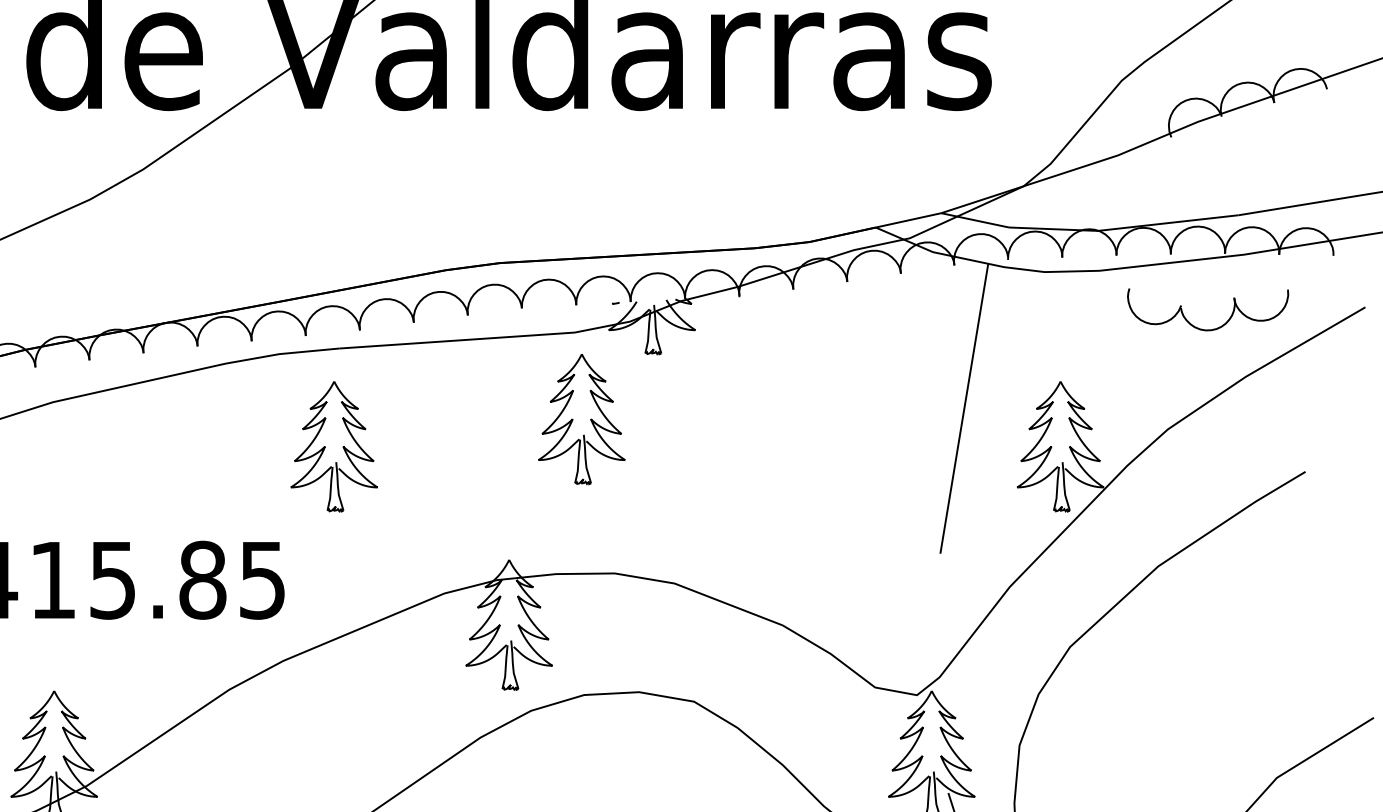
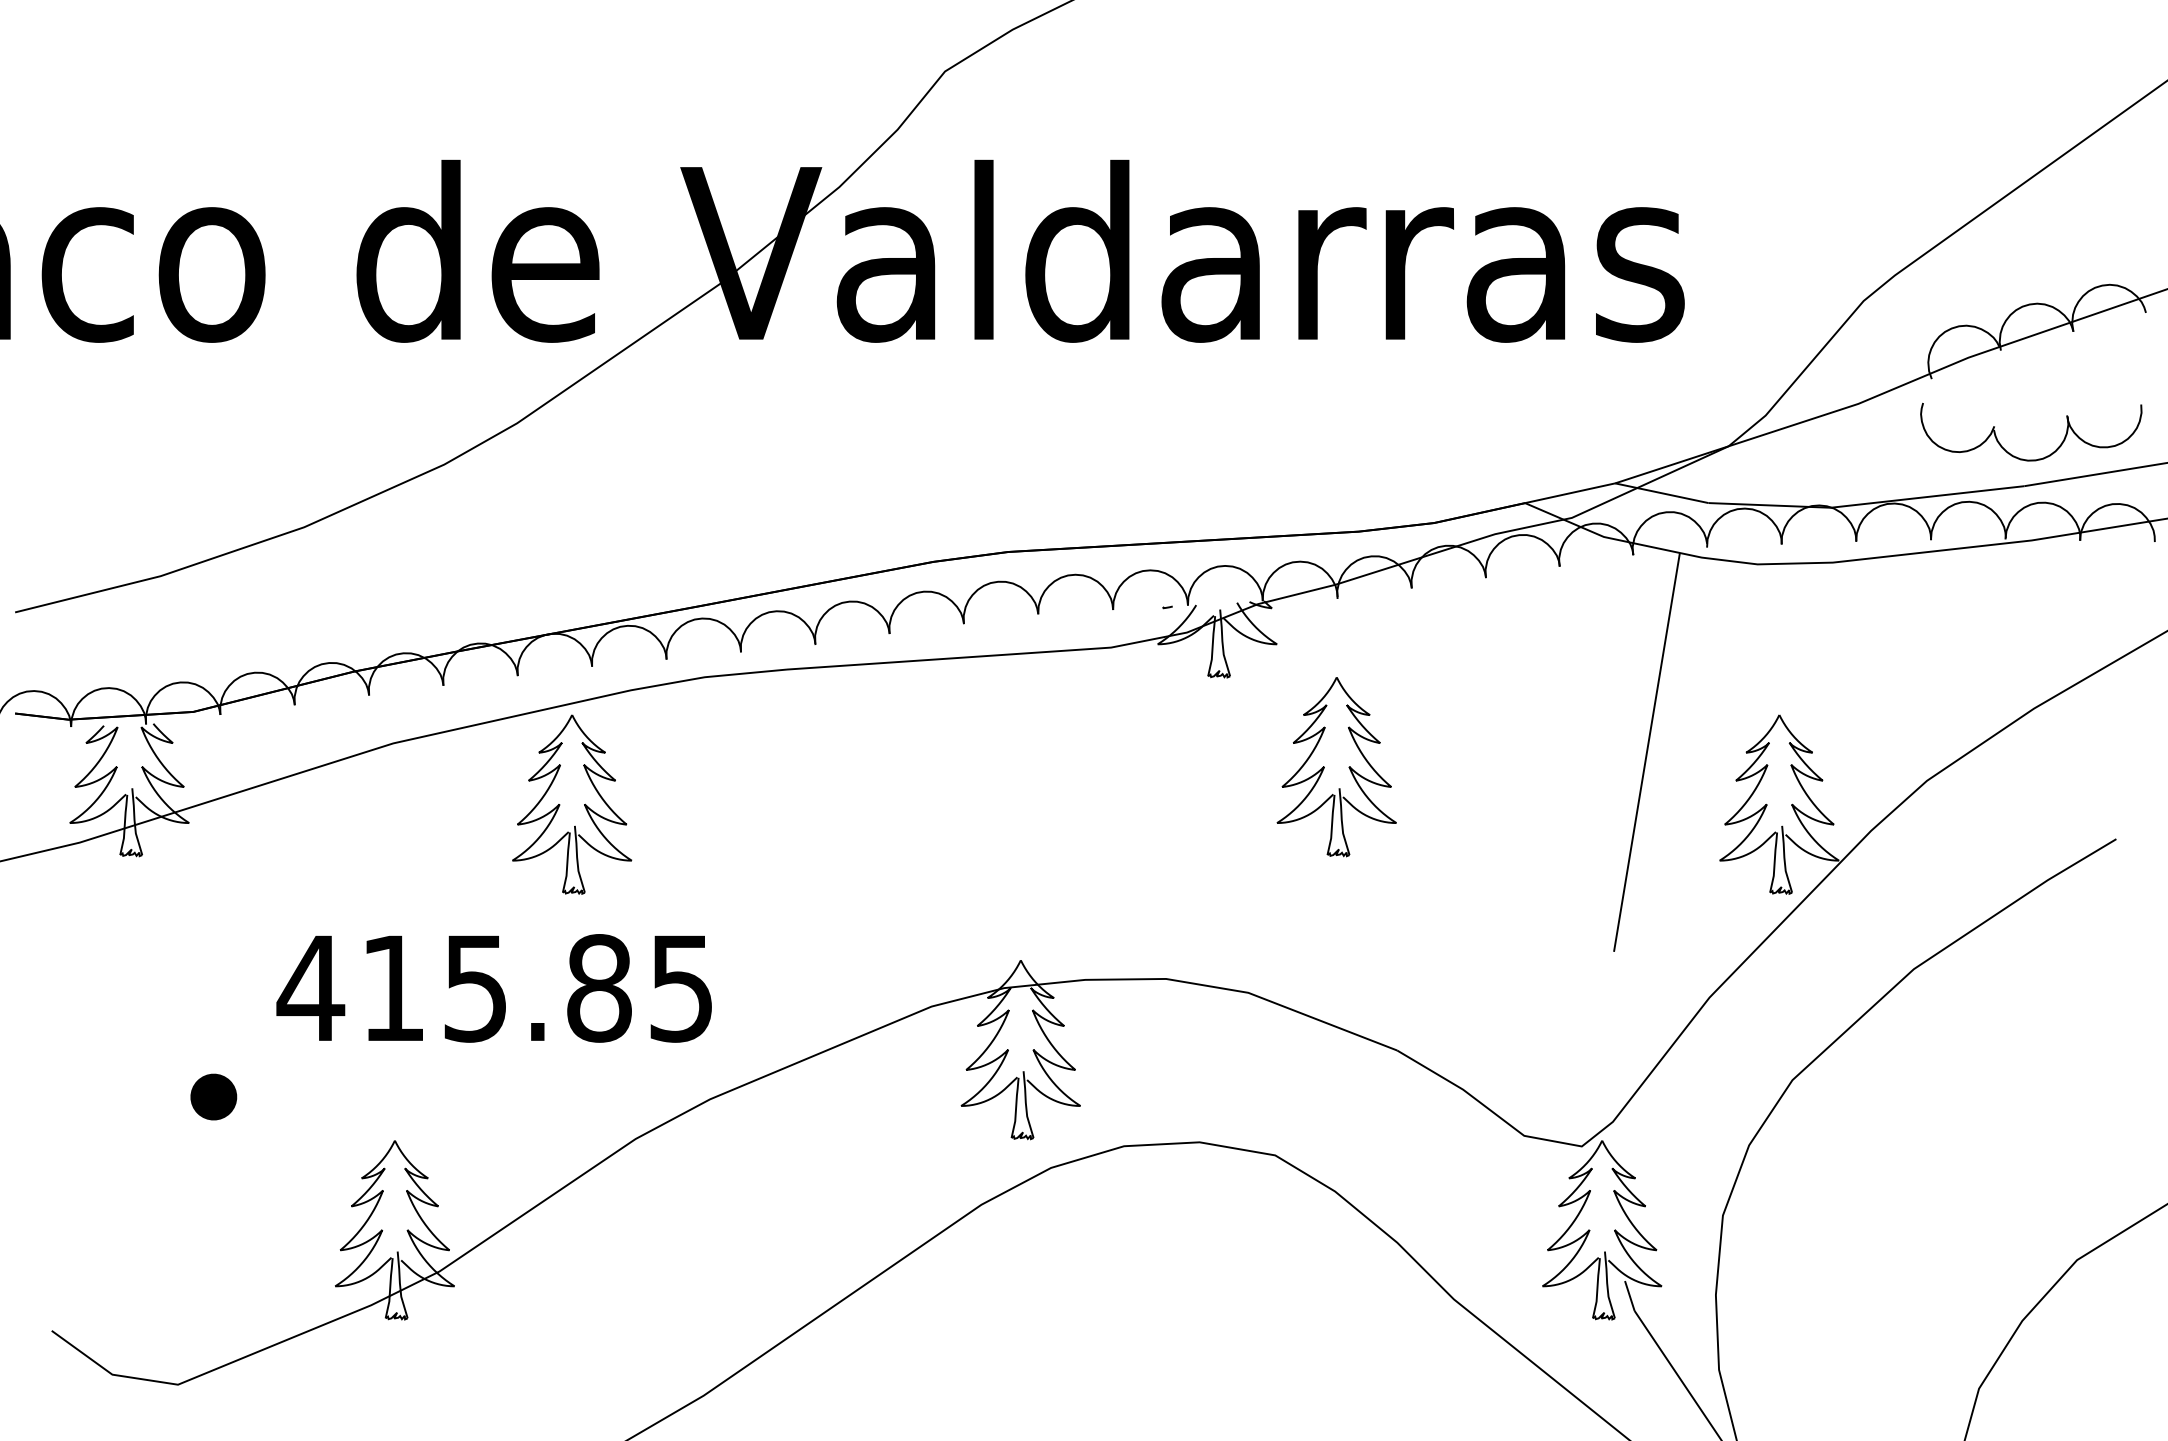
part: (1213, 328) -> (2038, 458), moved
part: (581, 419) -> (1336, 767), moved
part: (325, 446) -> (560, 804), moved

